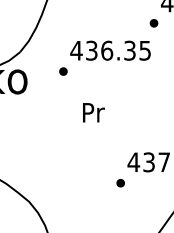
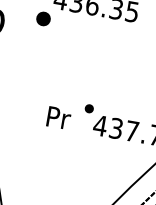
part: (63, 71) -> (43, 18), size x1.6
text: (93, 112) -> (58, 117), moved
part: (120, 183) -> (89, 109), moved

